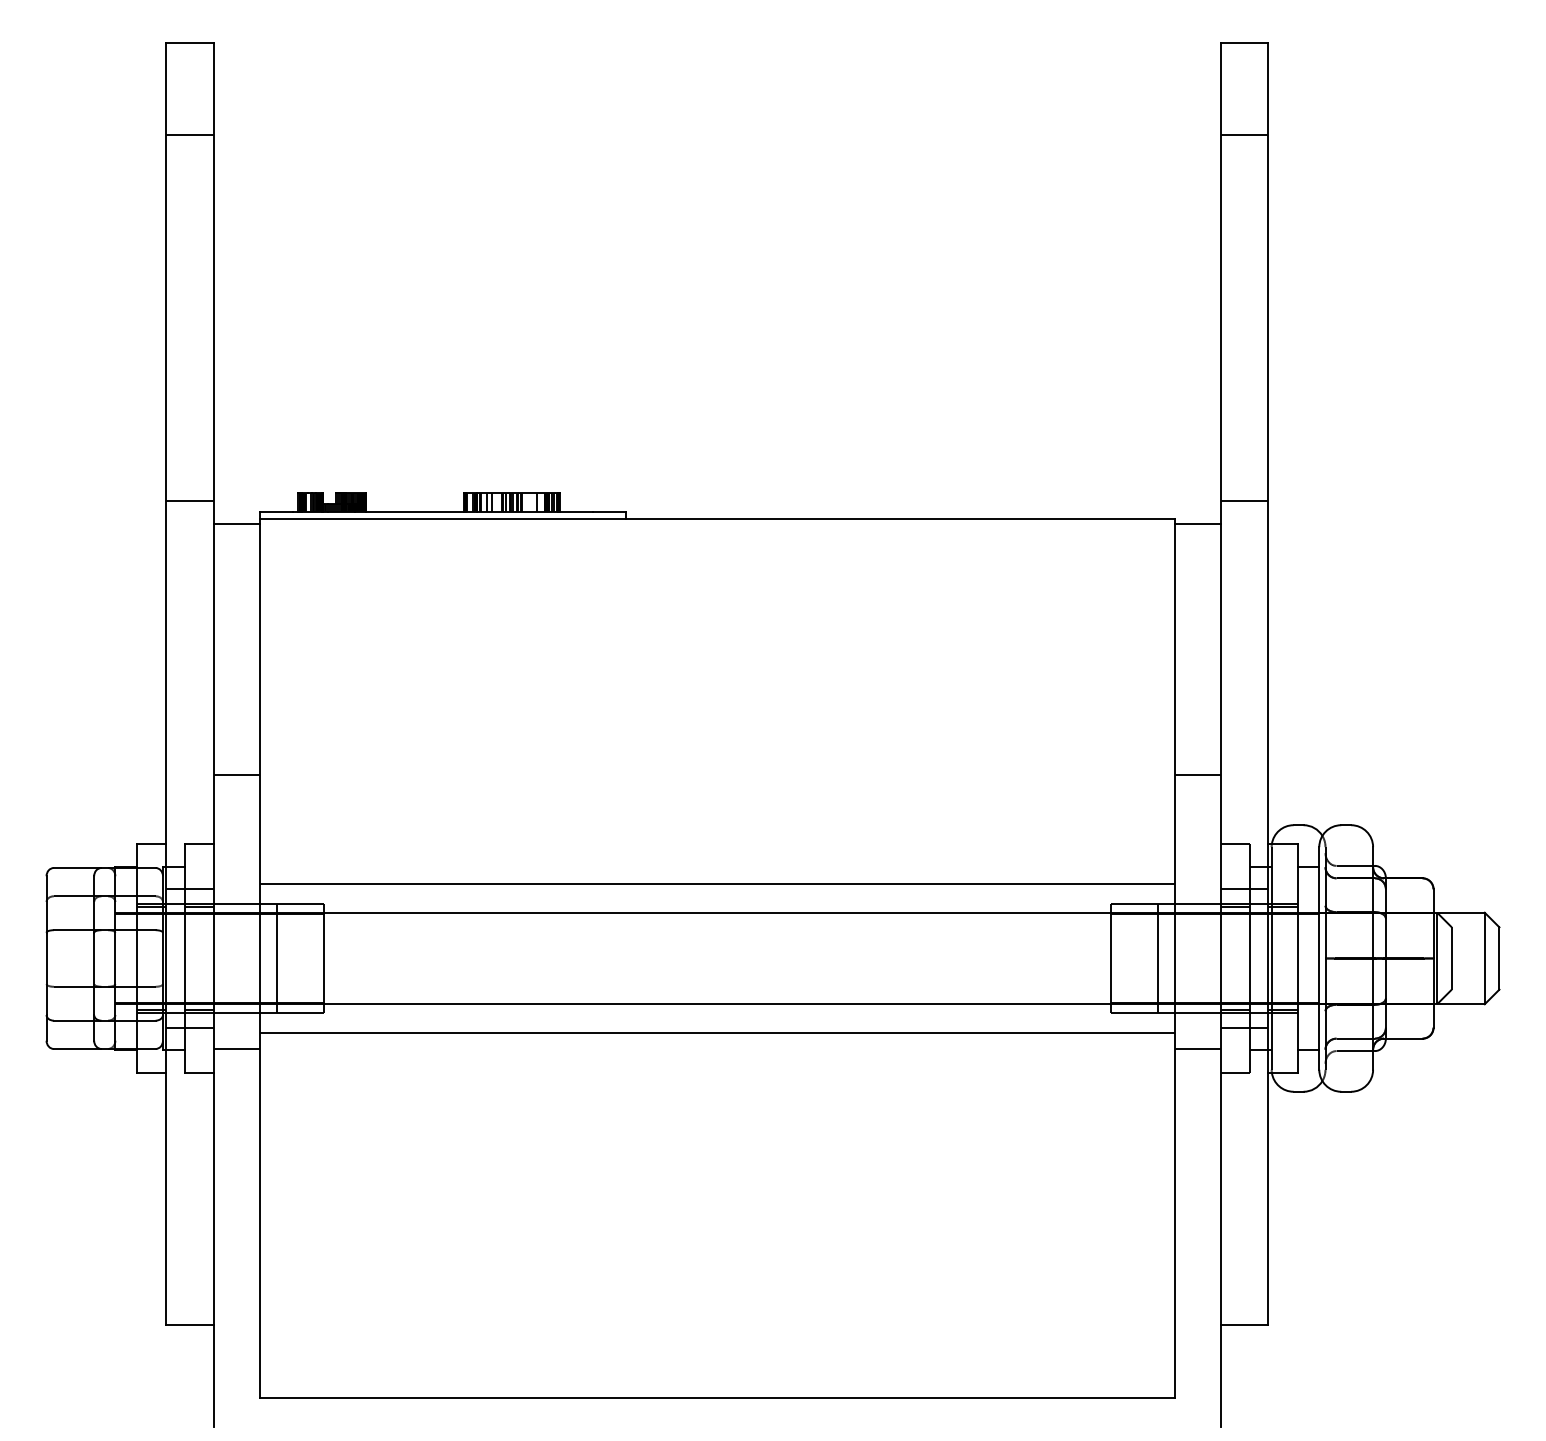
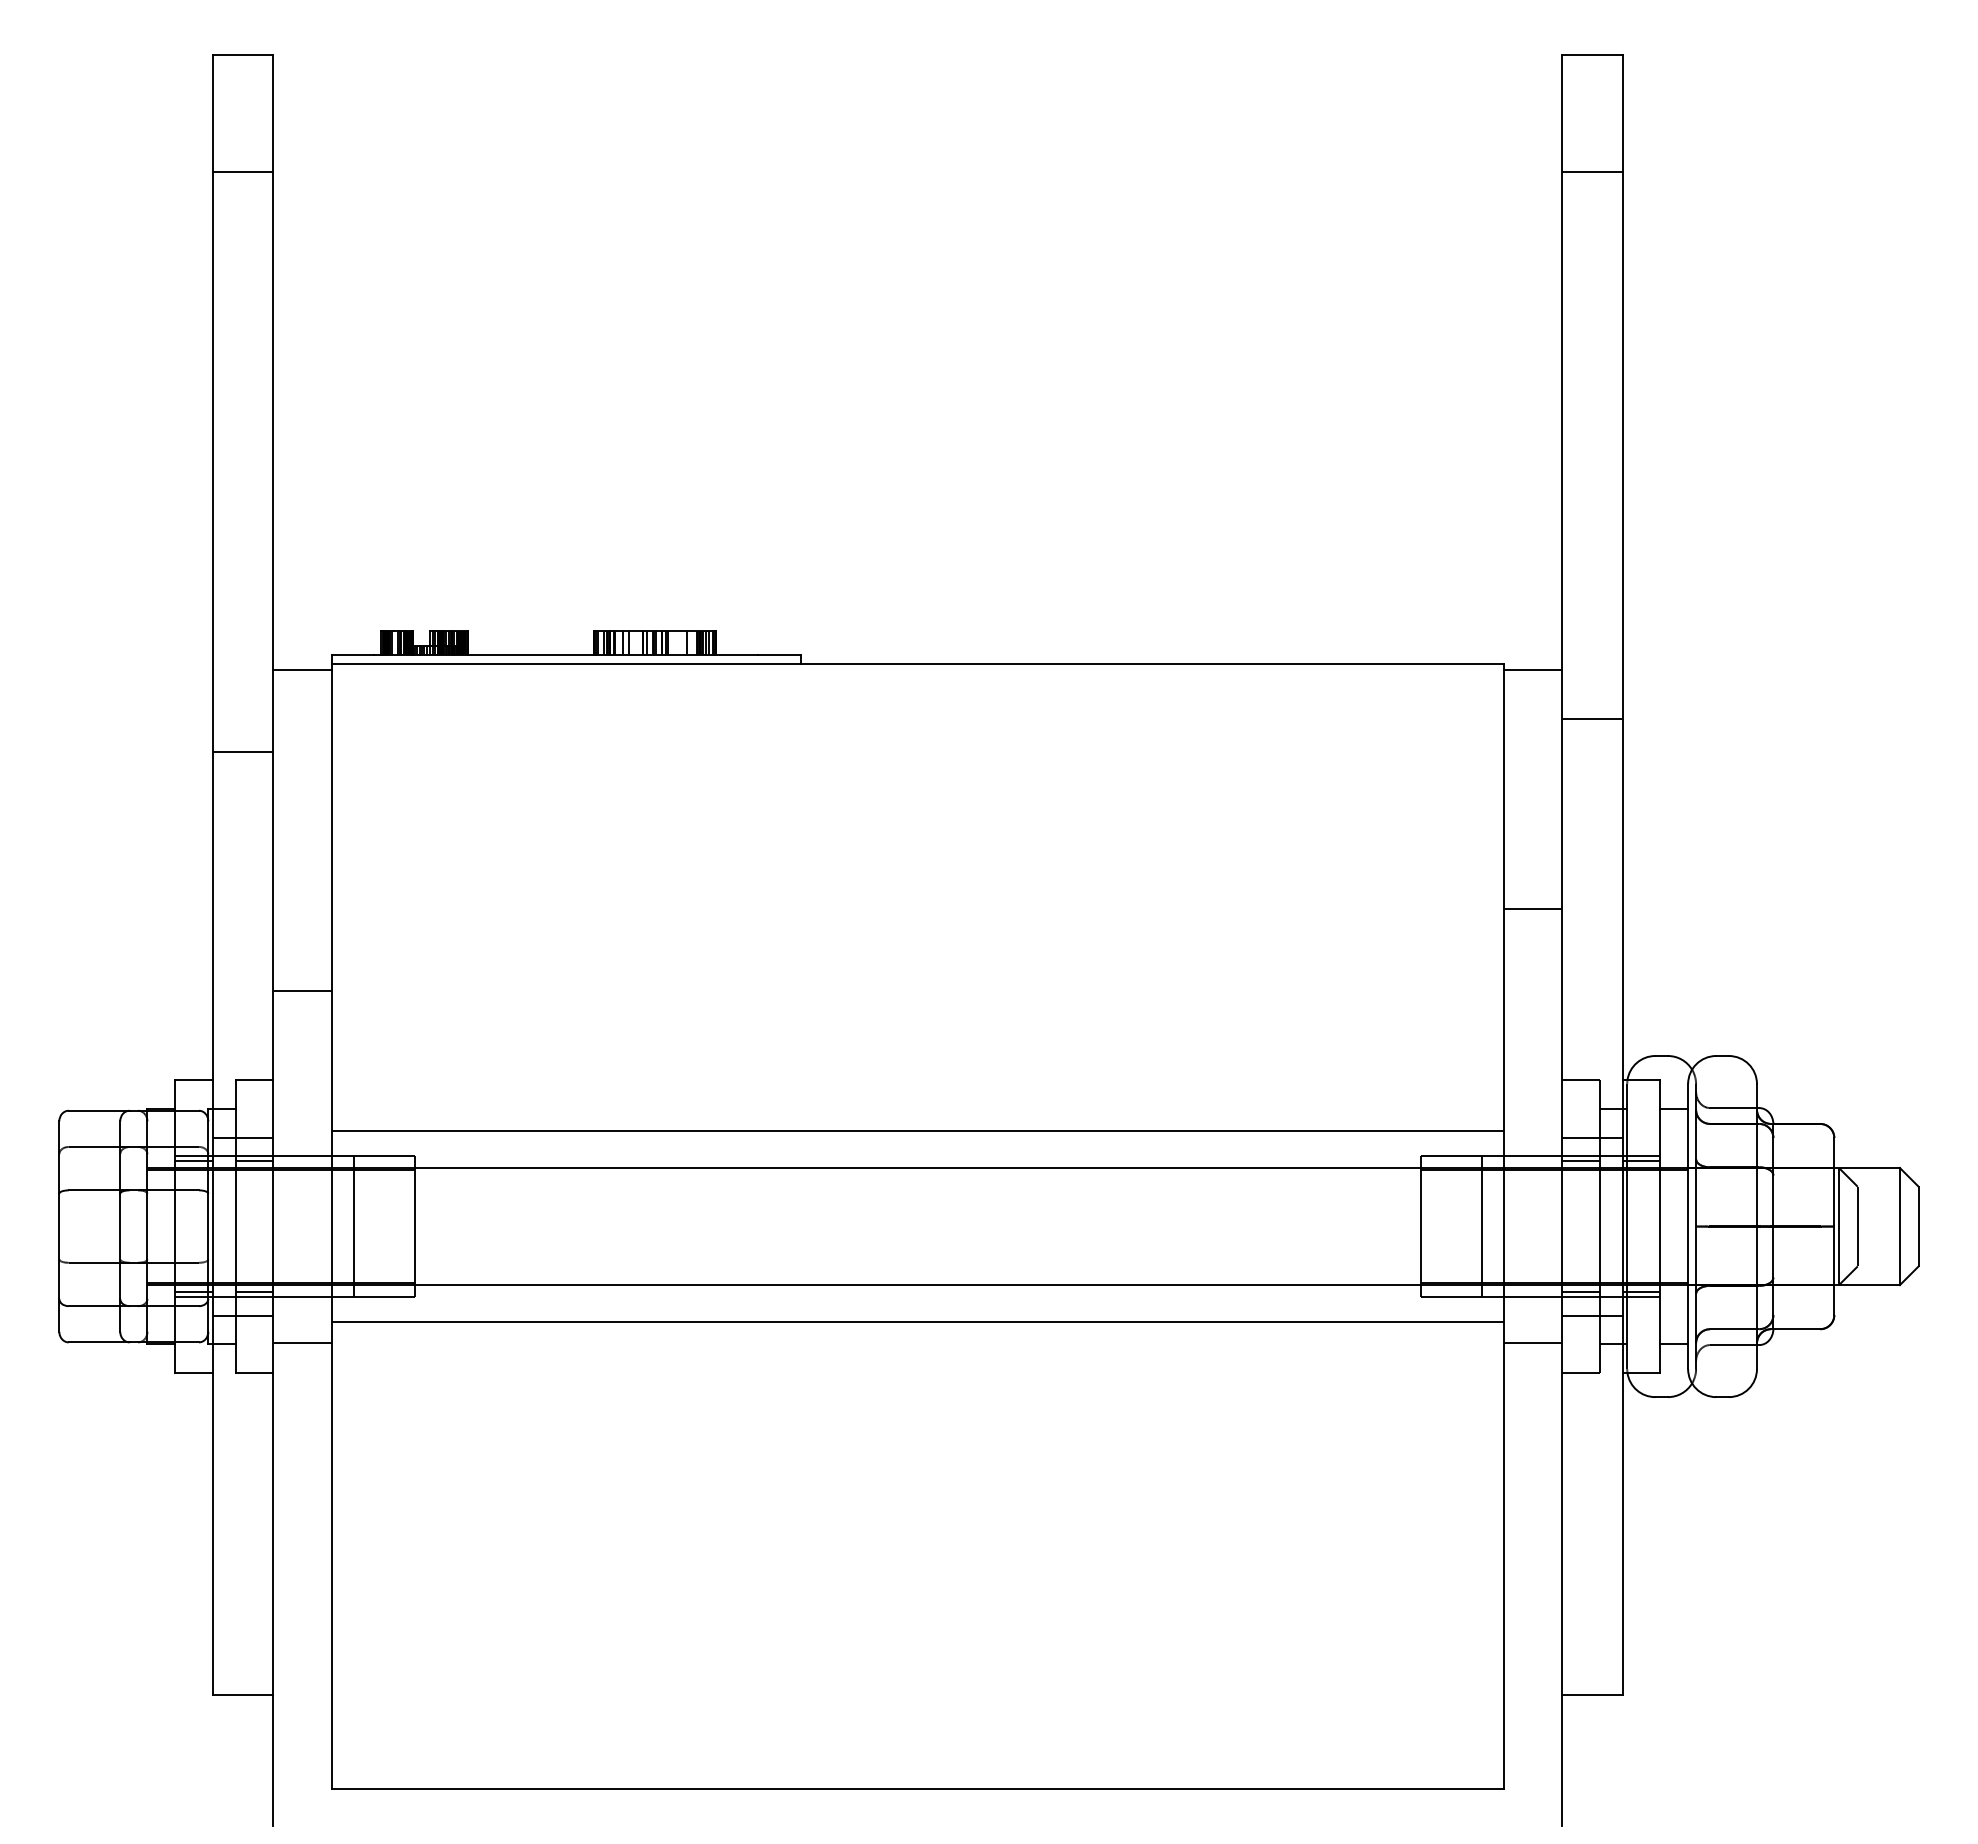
line: (189, 500) -> (242, 751), moved
line: (1244, 500) -> (1592, 718), moved
line: (1197, 774) -> (1532, 909), moved

